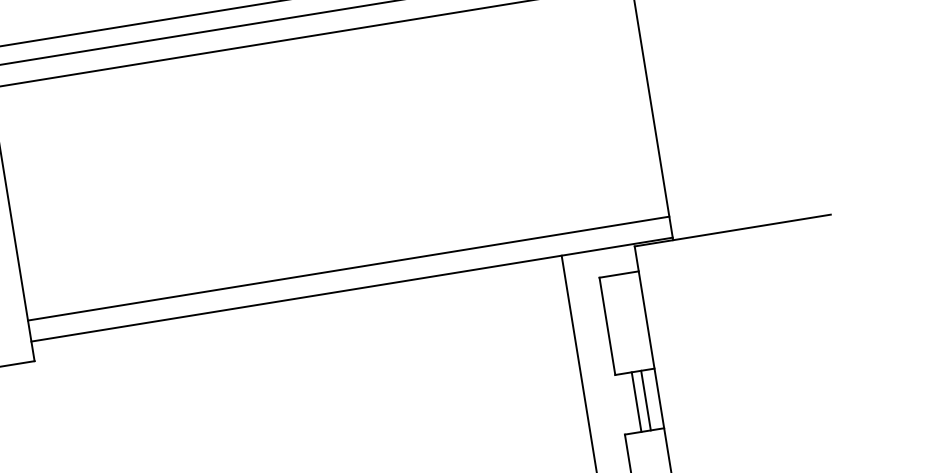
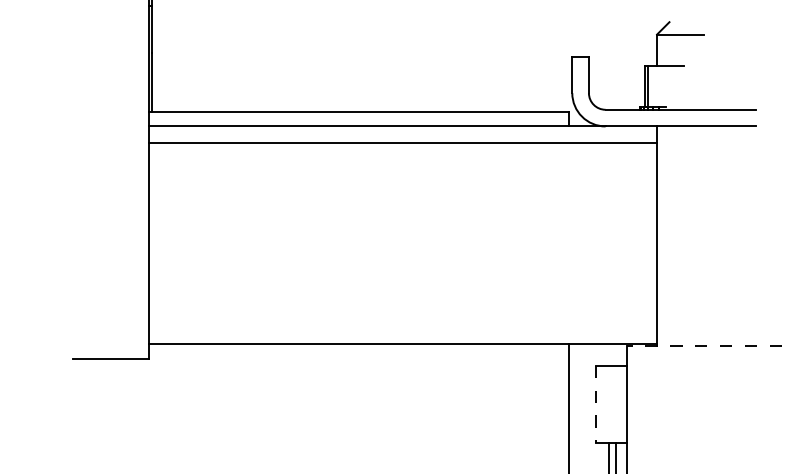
line: (732, 229) -> (704, 345), solid -> dashed
line: (349, 268) -> (403, 327), removed
line: (607, 326) -> (595, 404), solid -> dashed

